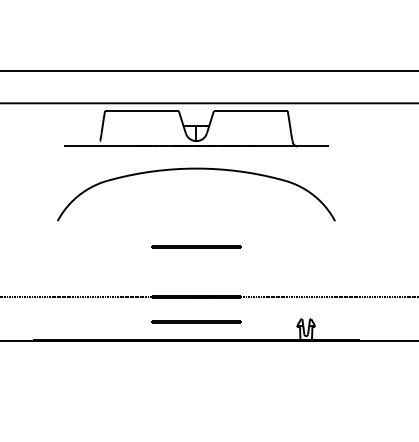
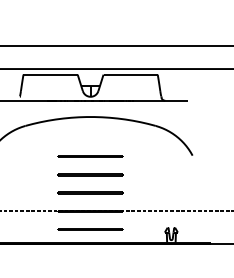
line: (196, 221) -> (90, 155), added
line: (196, 271) -> (90, 192), added

